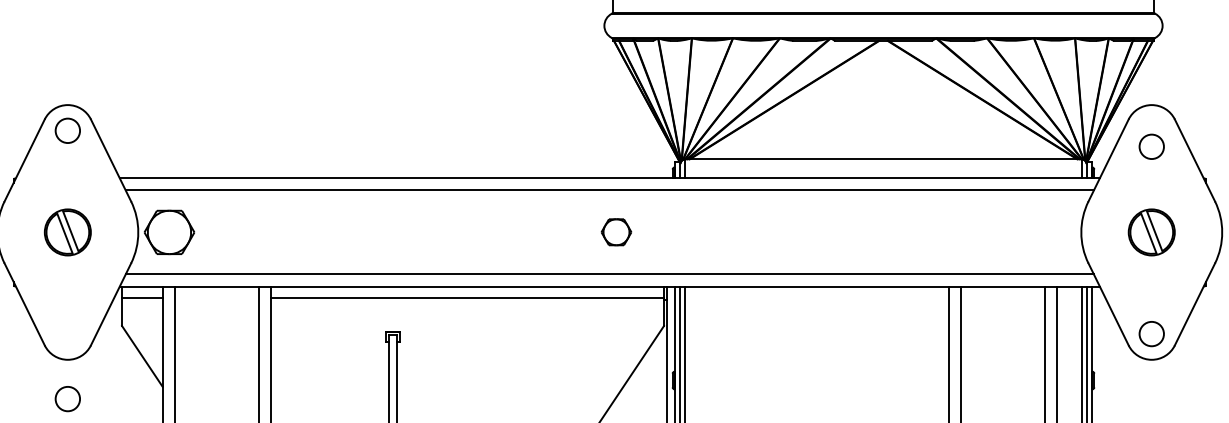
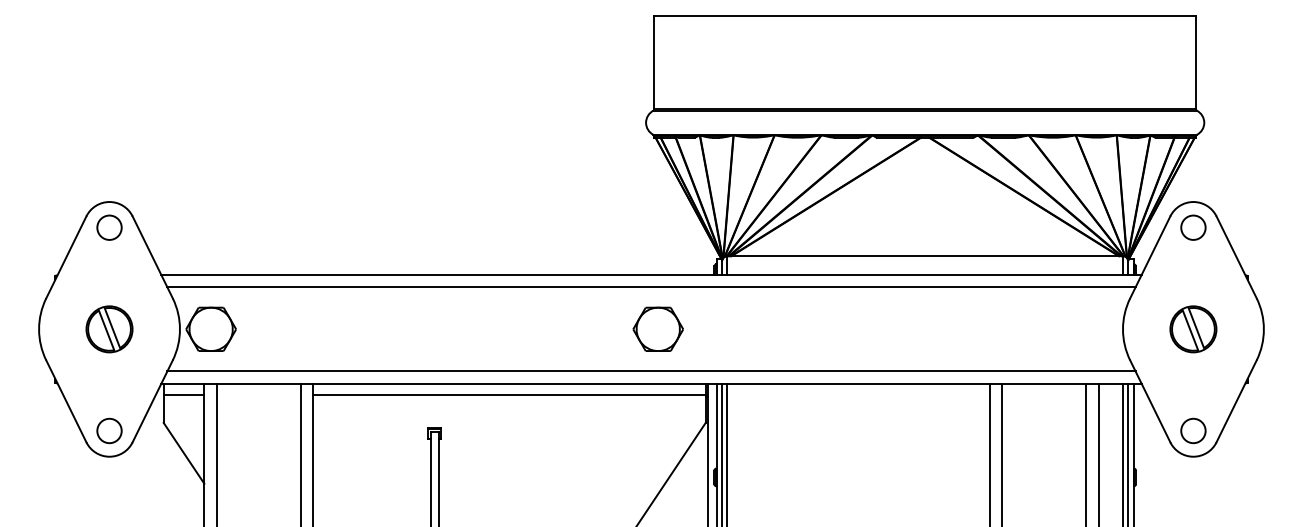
circle: (1151, 146) -> (1193, 227), moved
part: (615, 231) -> (657, 328), size x1.67
circle: (67, 398) -> (109, 430), moved

